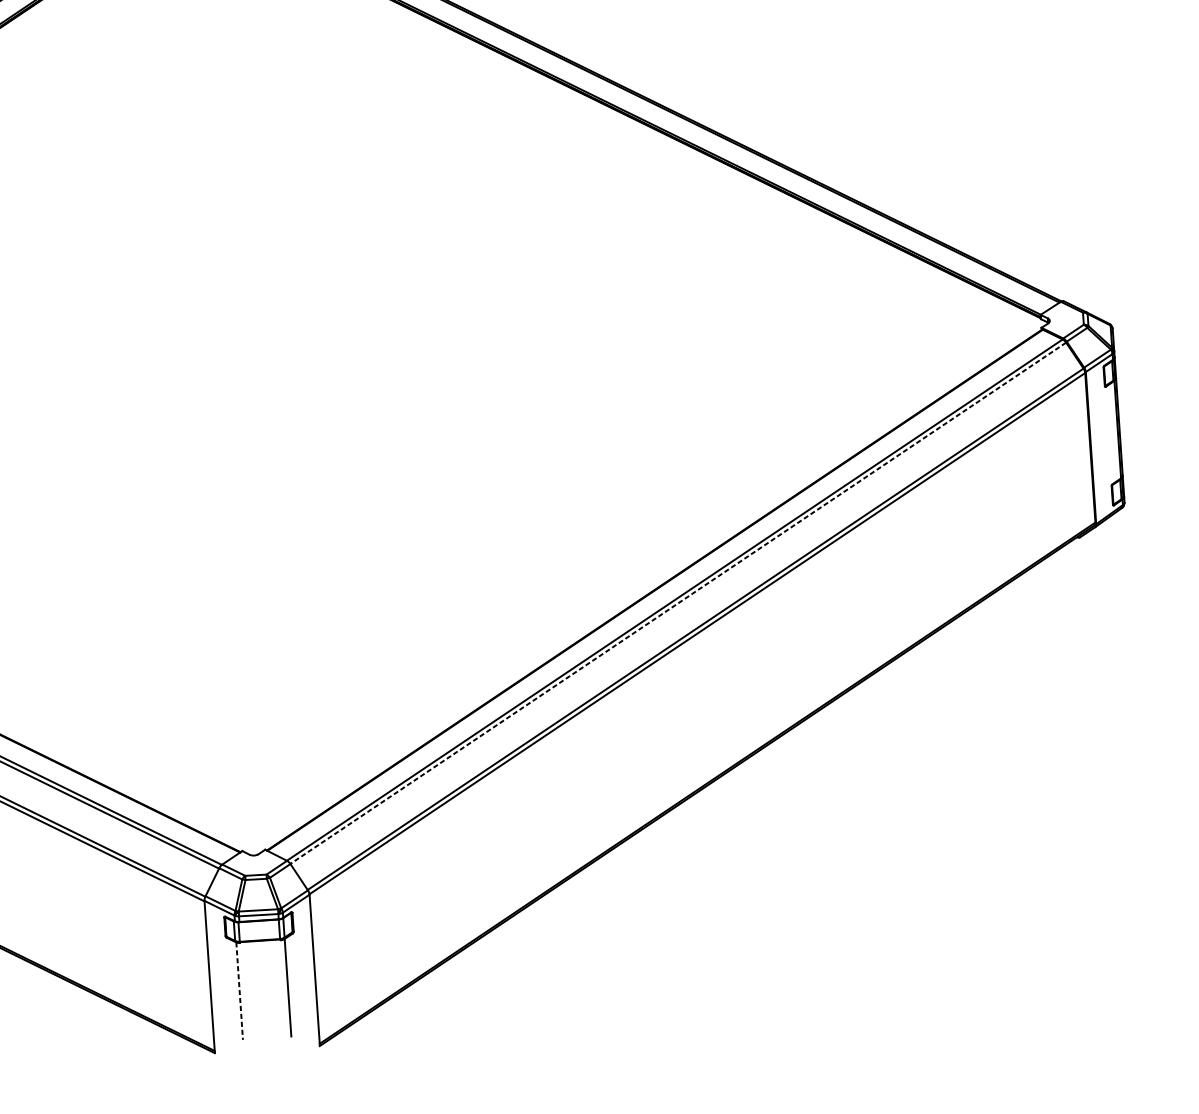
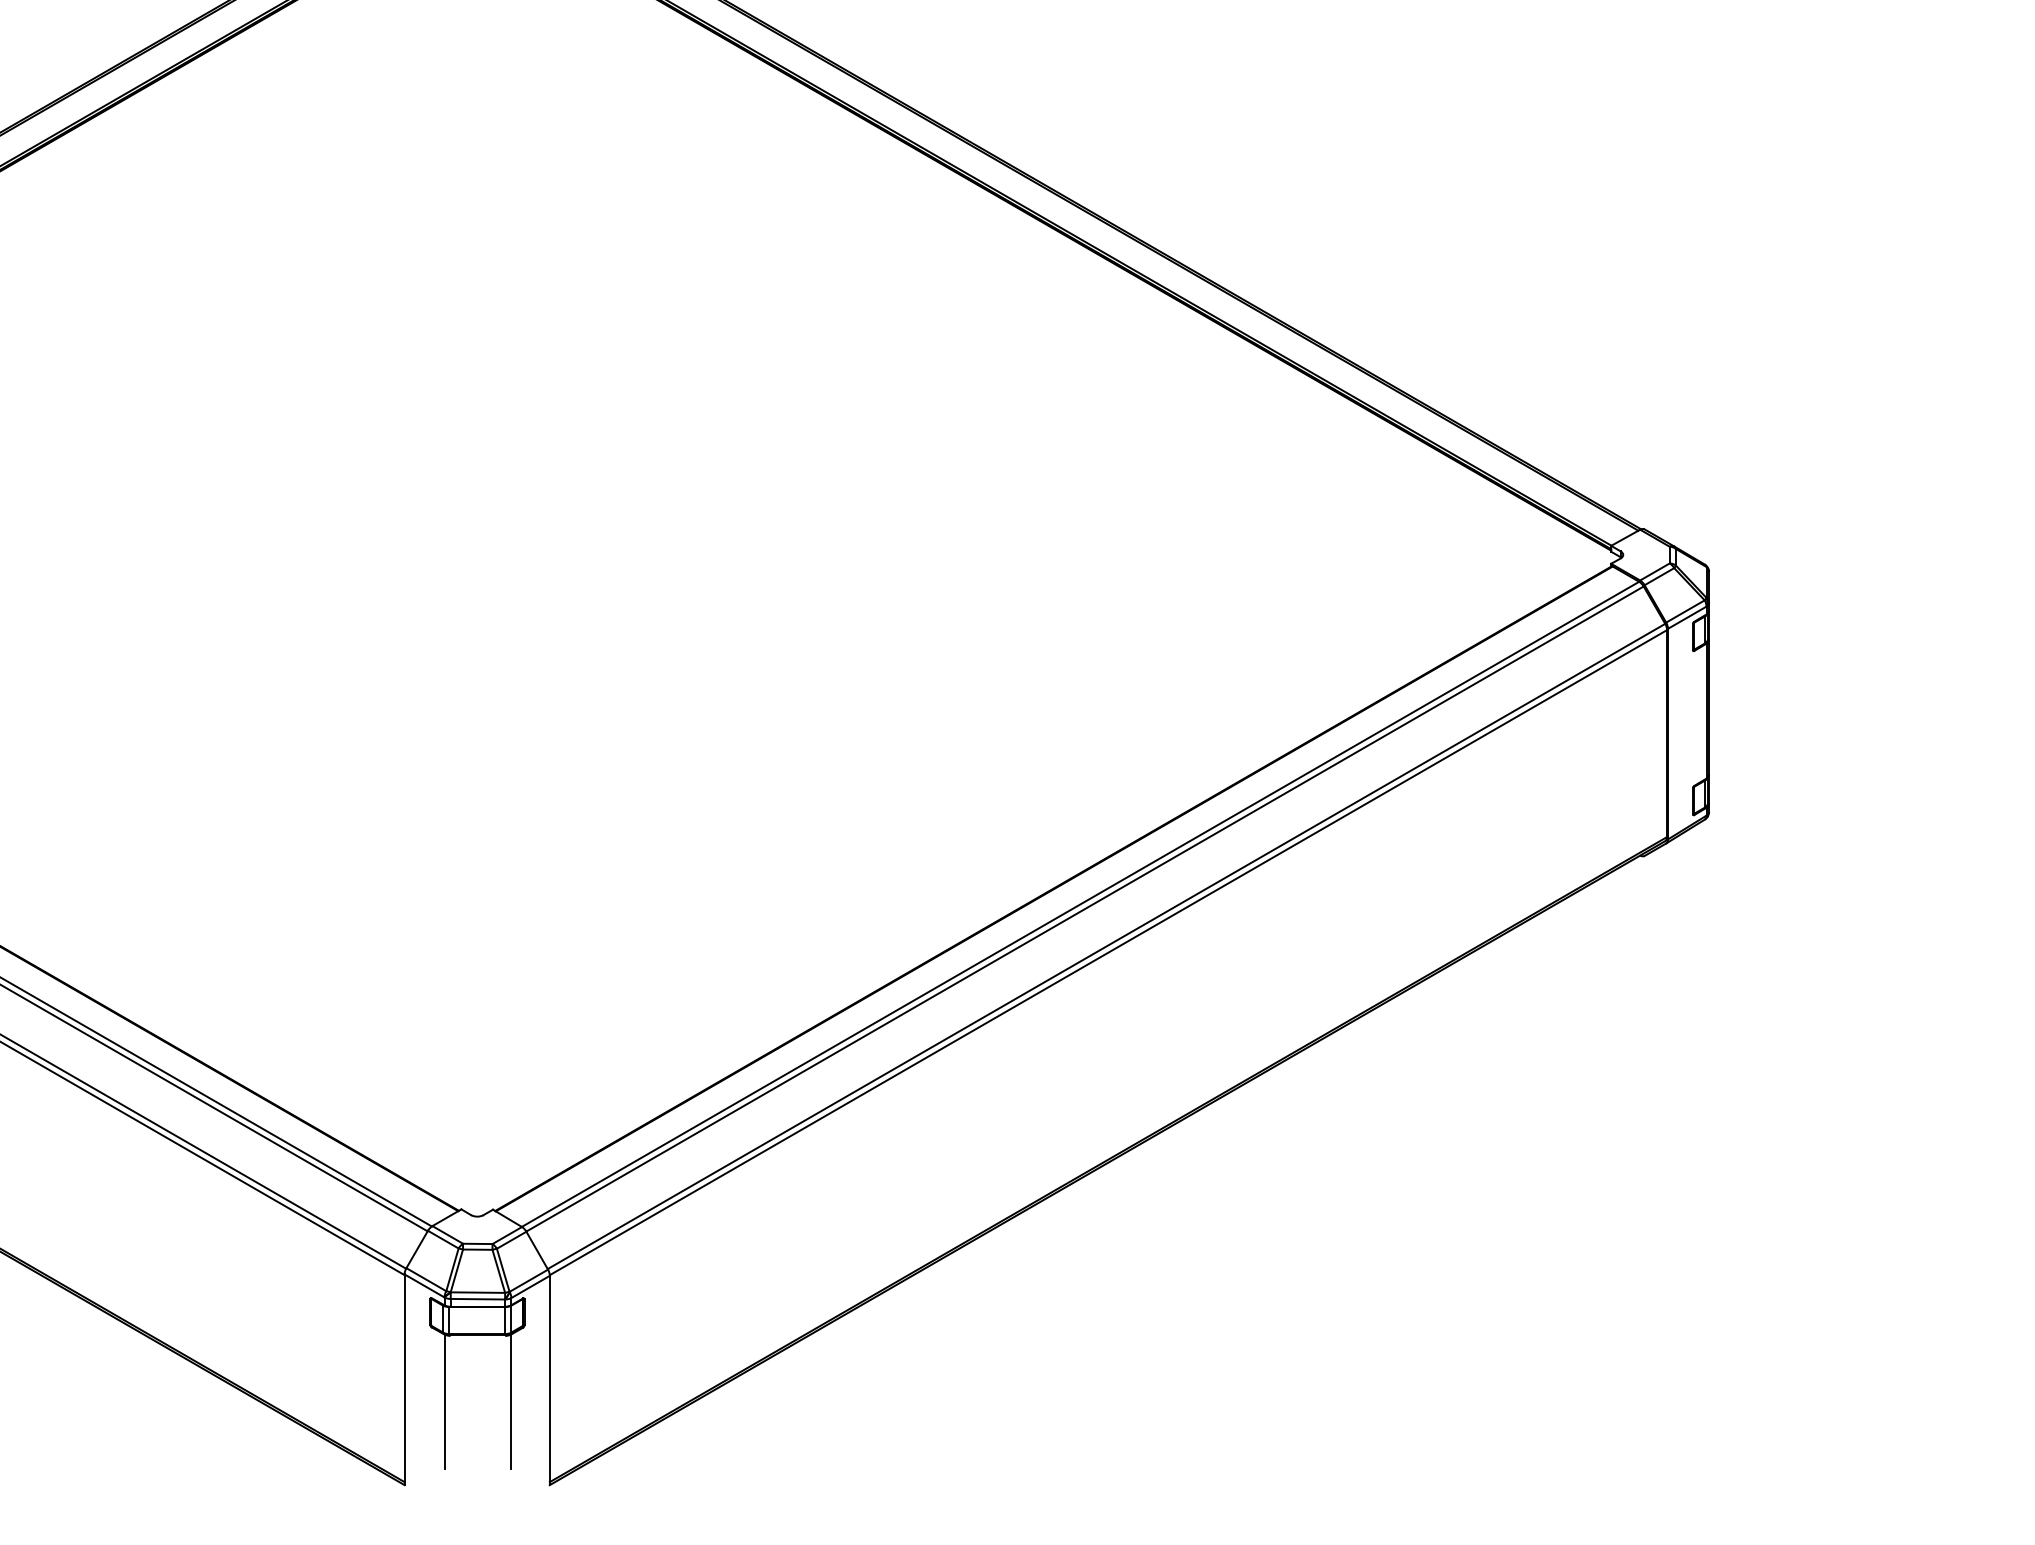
line: (677, 603) -> (1084, 909), dashed -> solid
line: (239, 991) -> (444, 1402), dashed -> solid

